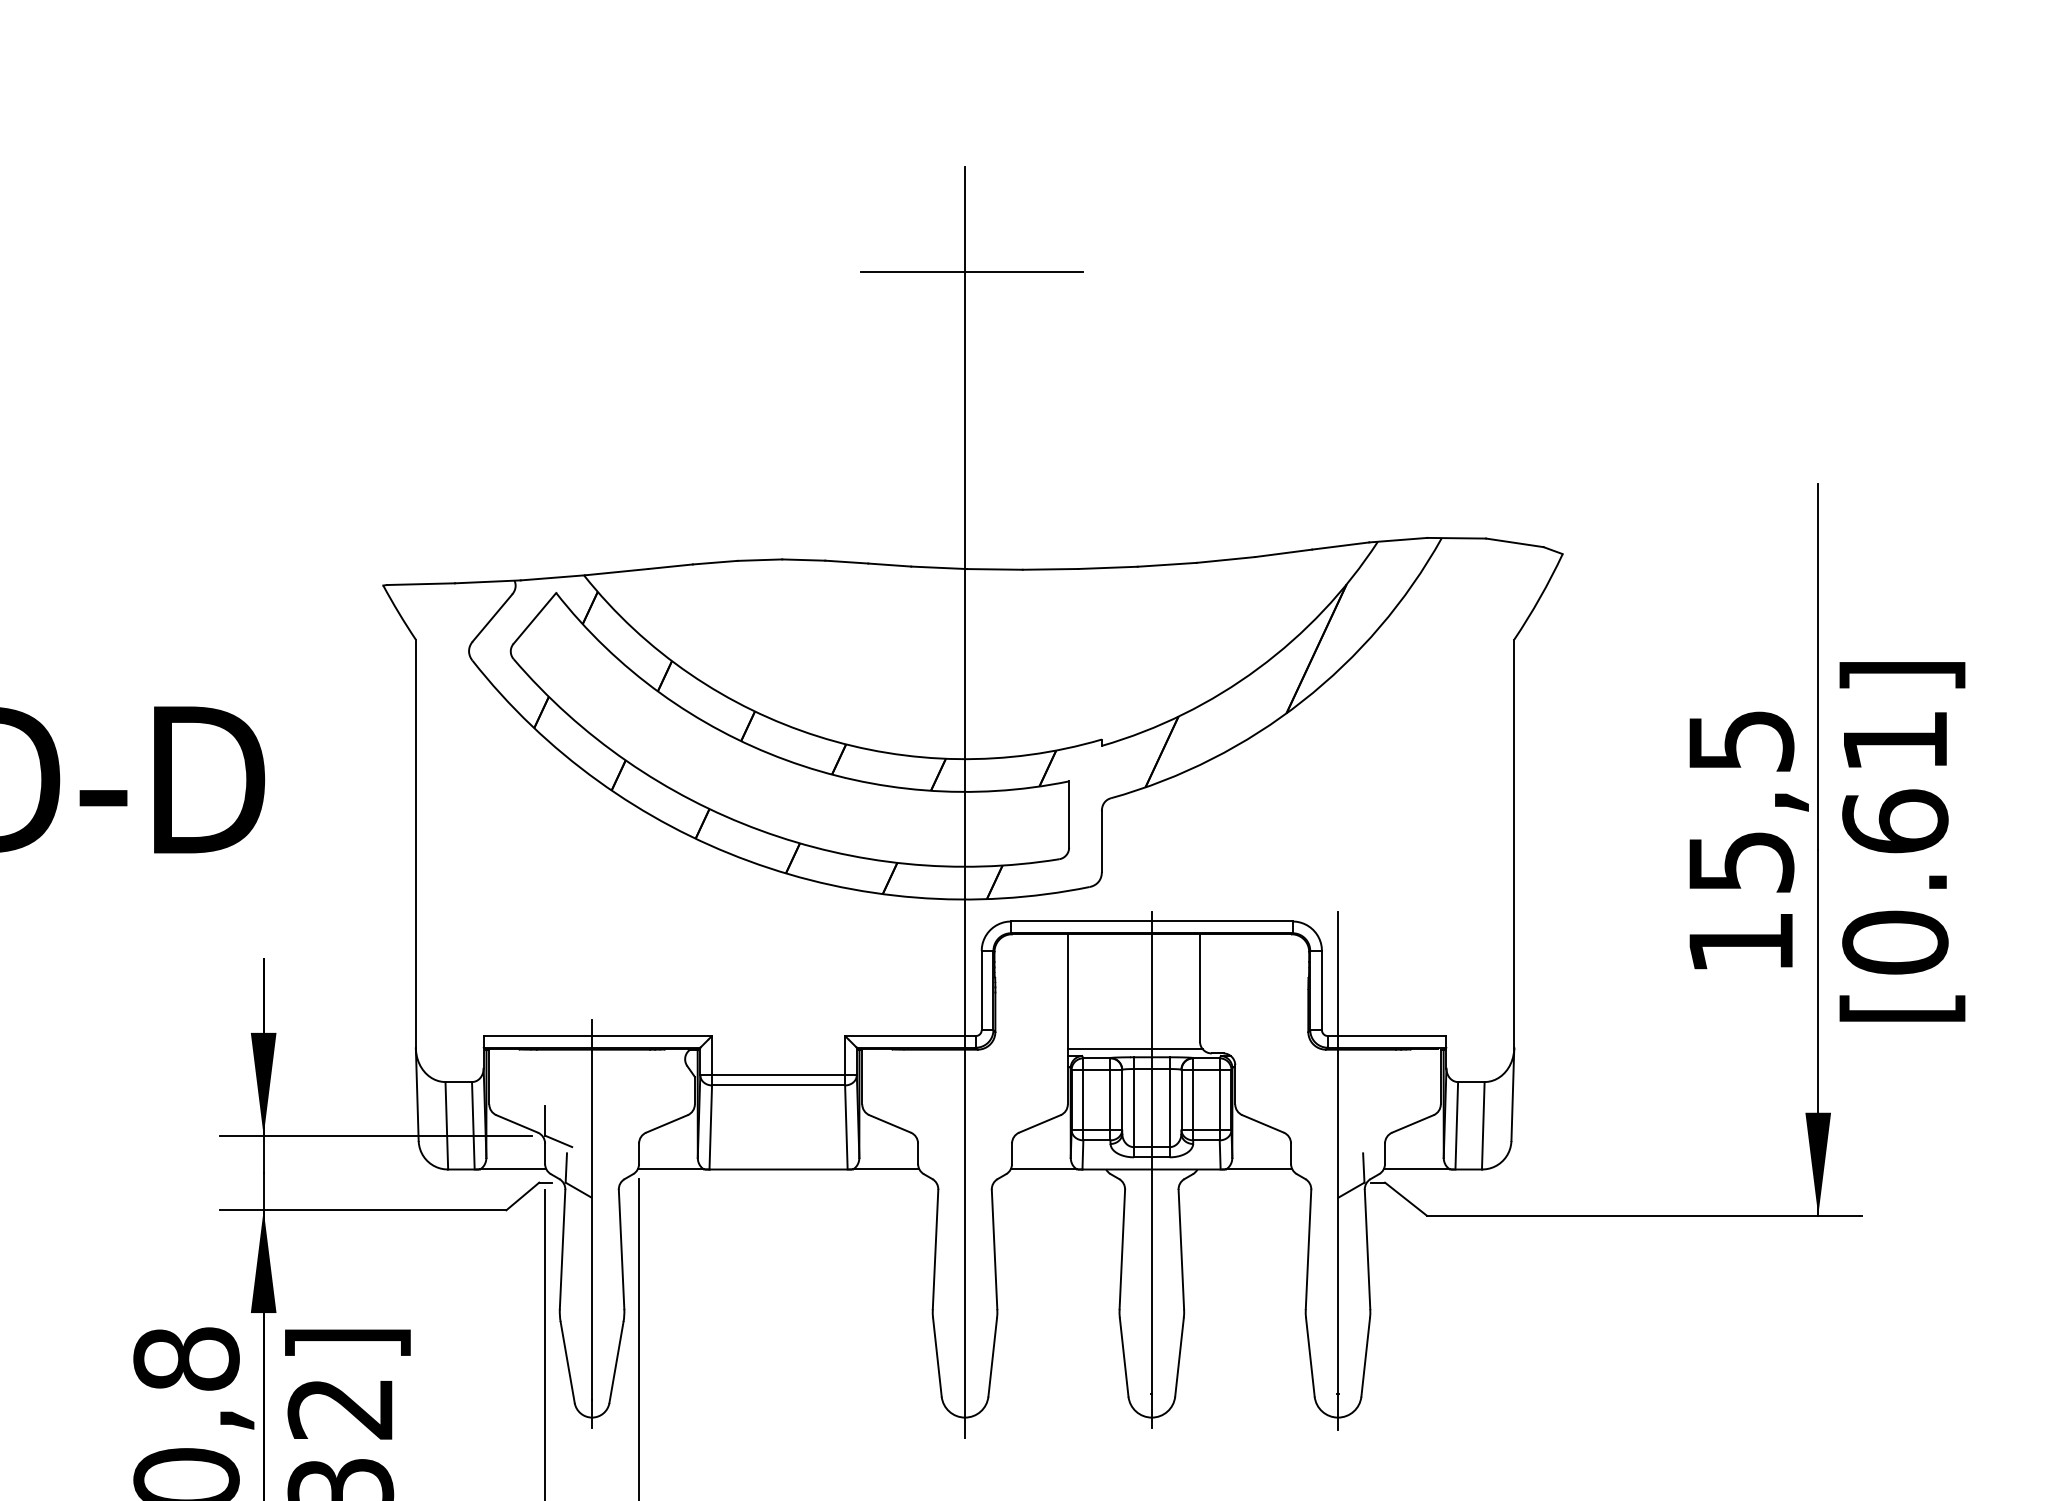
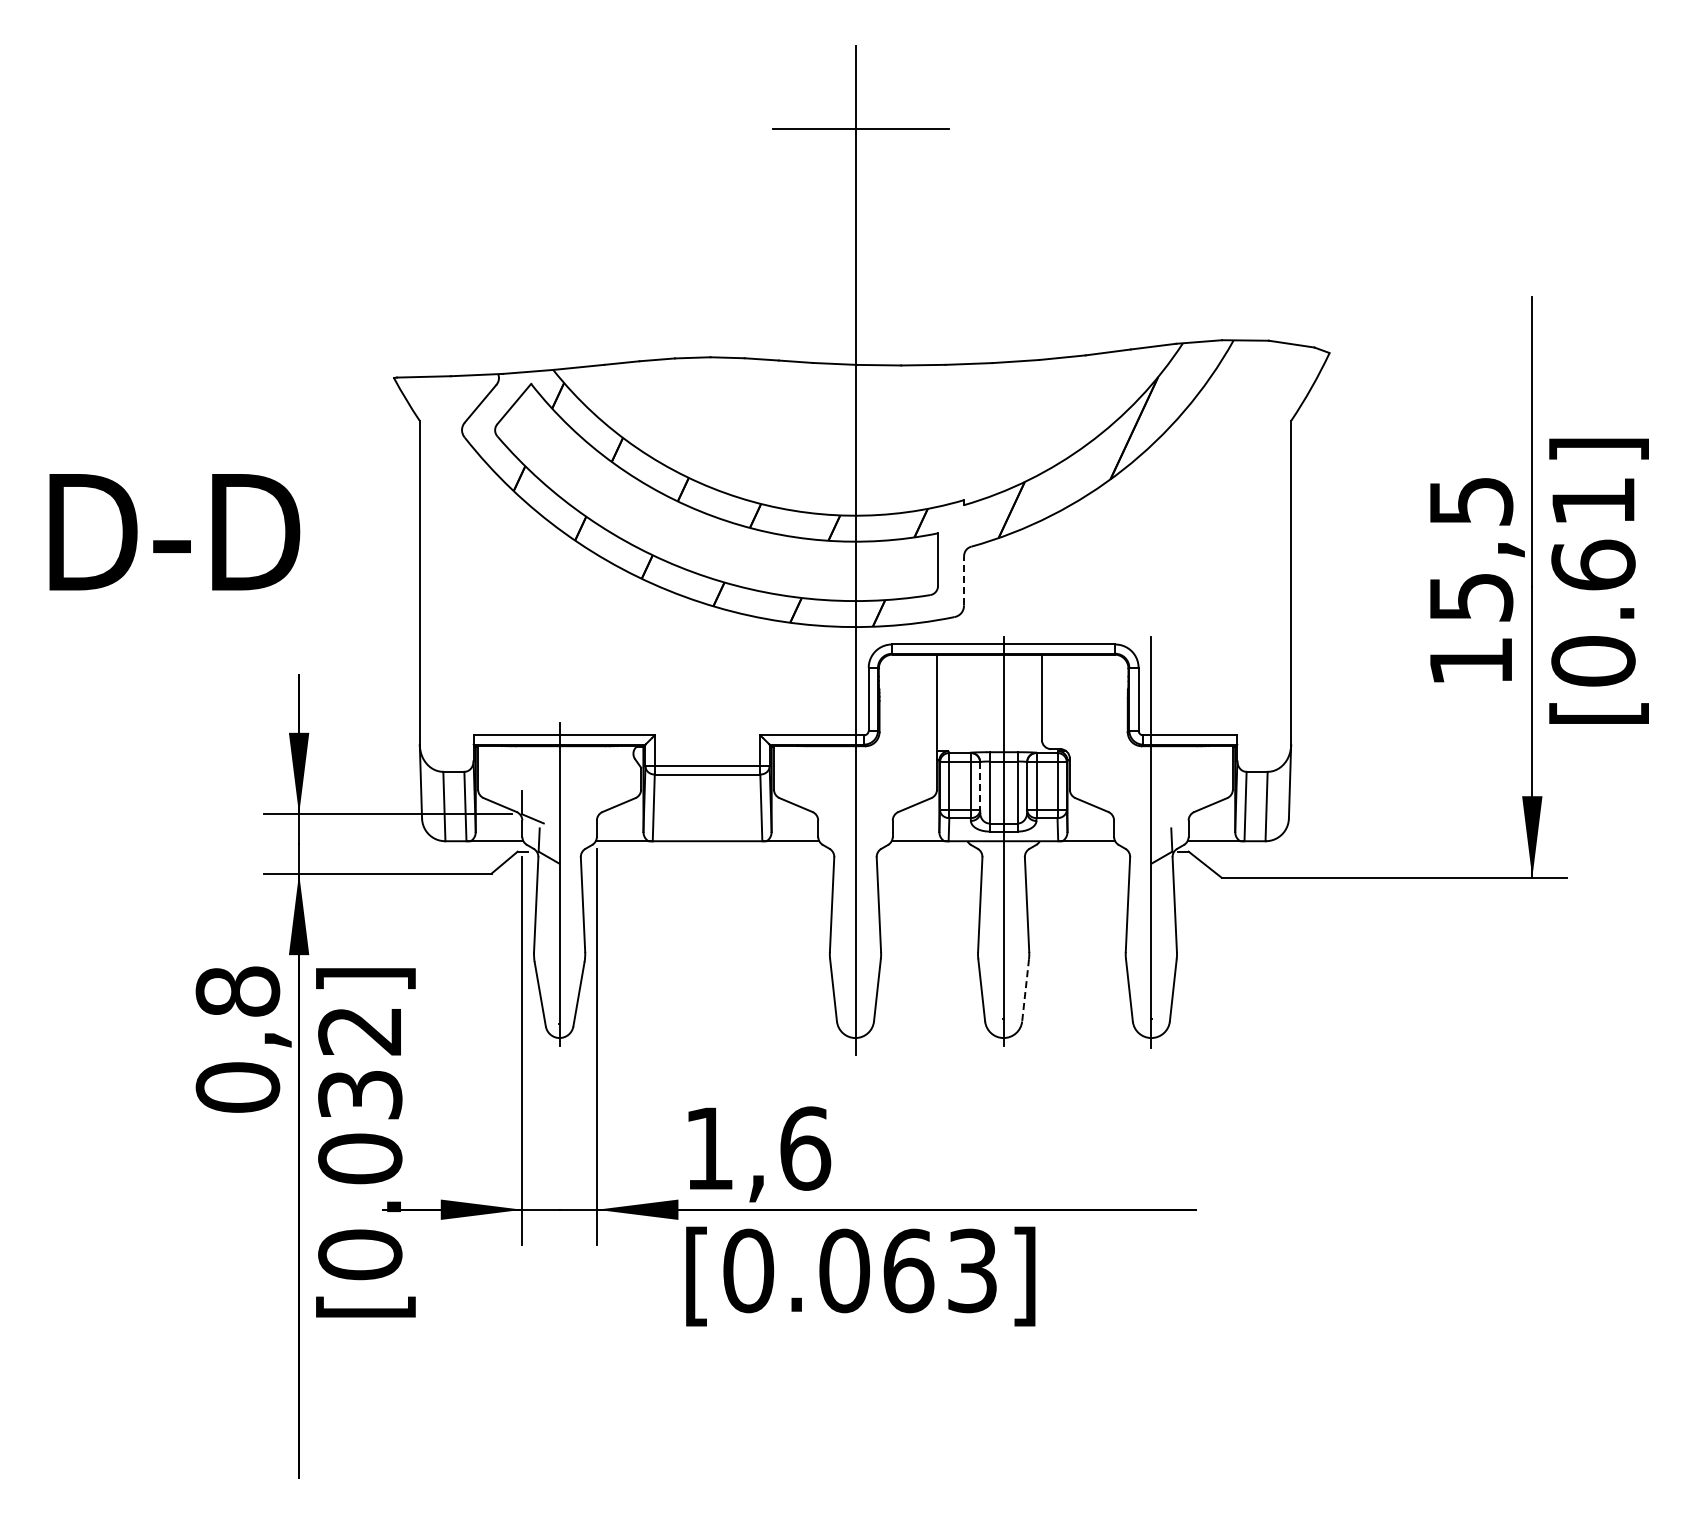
line: (1102, 840) -> (964, 580), solid -> dashed
line: (1135, 1048) -> (990, 745), removed
line: (1122, 1100) -> (980, 786), solid -> dashed
line: (1179, 1357) -> (1025, 990), solid -> dashed

